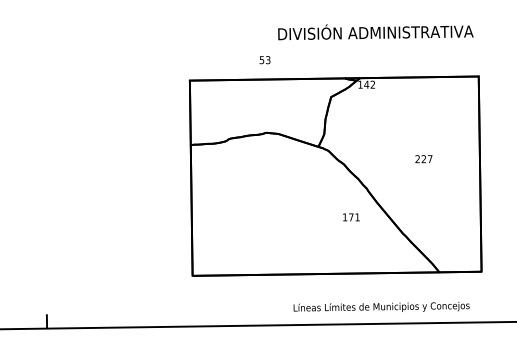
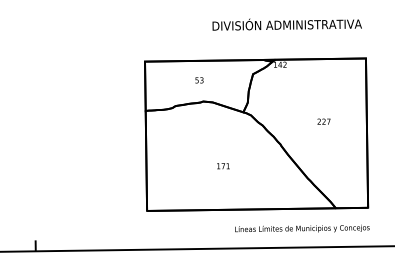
text: (264, 60) -> (199, 80), moved
text: (351, 217) -> (223, 166), moved
text: (381, 306) -> (302, 228), moved

